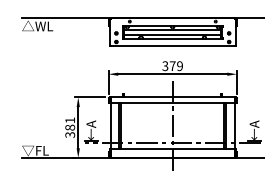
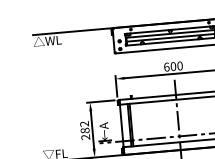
text: (172, 66) -> (173, 66), 379 -> 600
text: (70, 127) -> (85, 130), 381 -> 282

